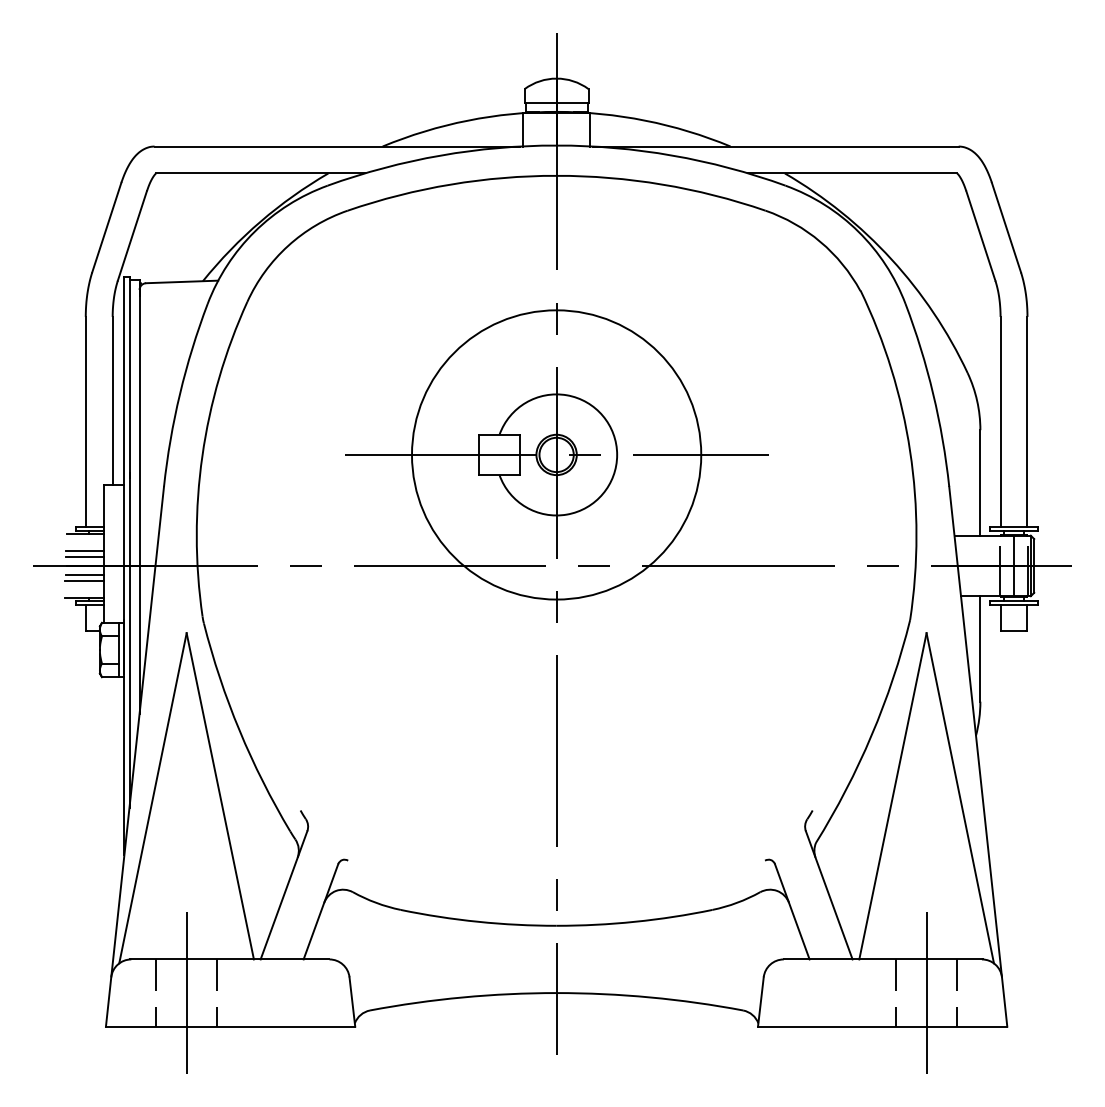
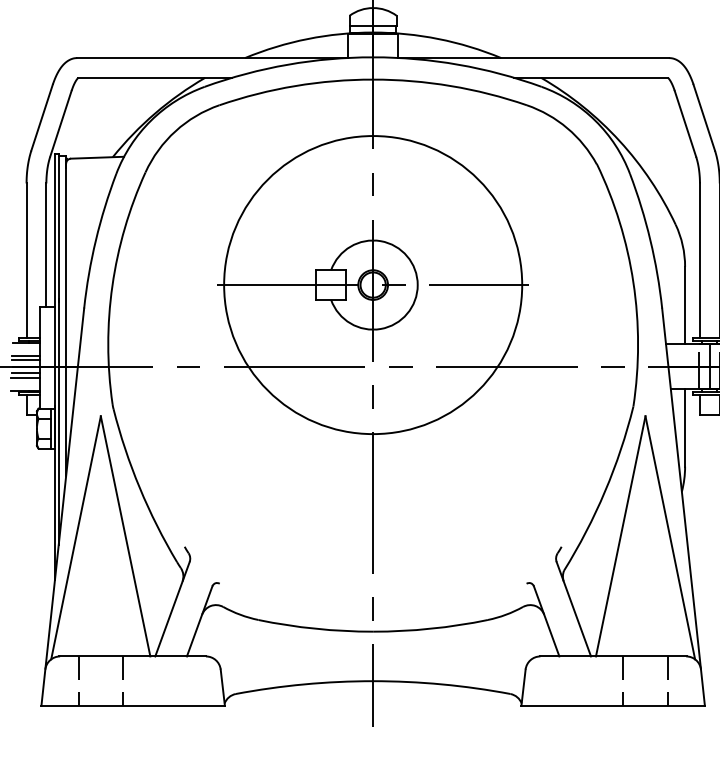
circle: (556, 454) -> (373, 284), size x1.4
line: (186, 992) -> (100, 680), removed
line: (926, 992) -> (645, 680), removed

